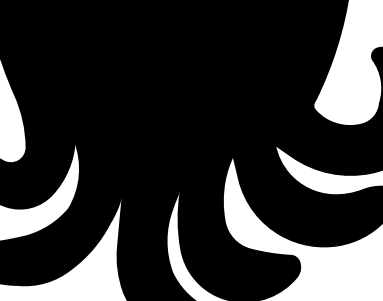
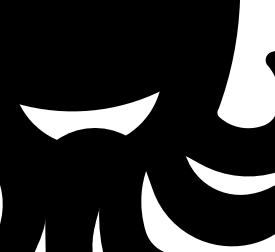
fill: (181, 95) -> (91, 117), removed

